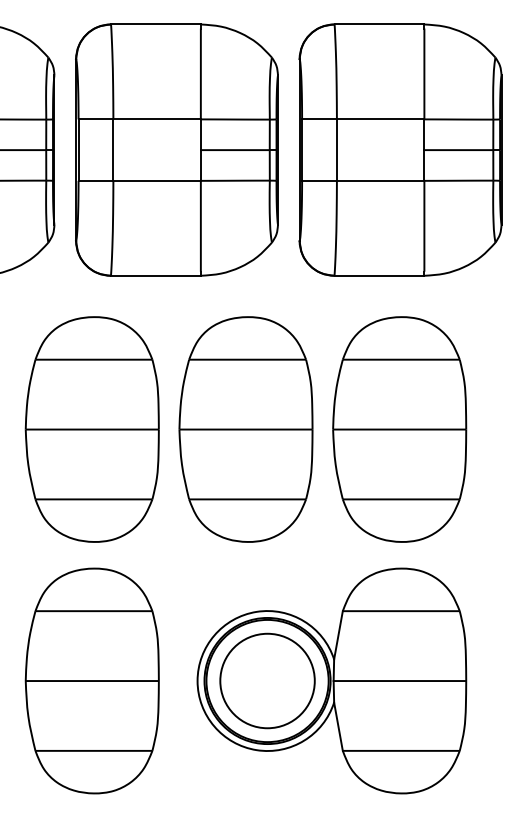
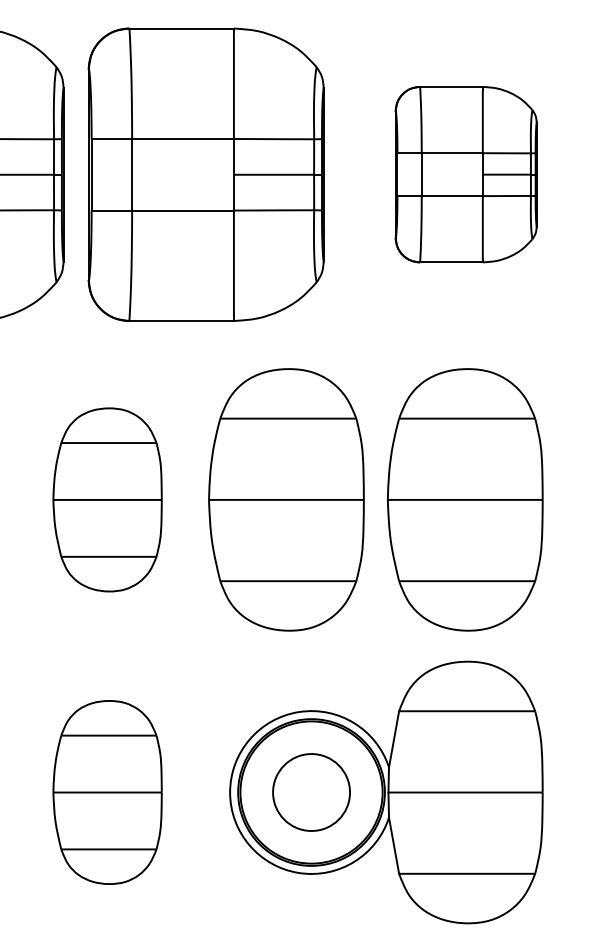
part: (399, 149) -> (465, 174), size x0.6
part: (92, 429) -> (107, 499), size x0.7
part: (92, 681) -> (107, 792), size x0.7
circle: (267, 681) -> (311, 792), size x0.7

